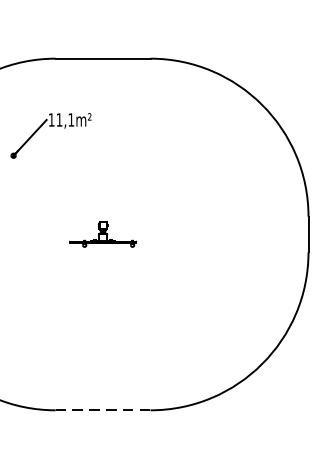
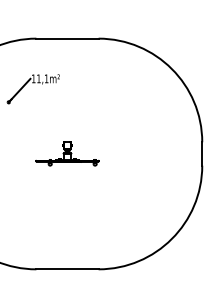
part: (103, 233) -> (67, 153), size x1.43
line: (103, 410) -> (67, 269), dashed -> solid

